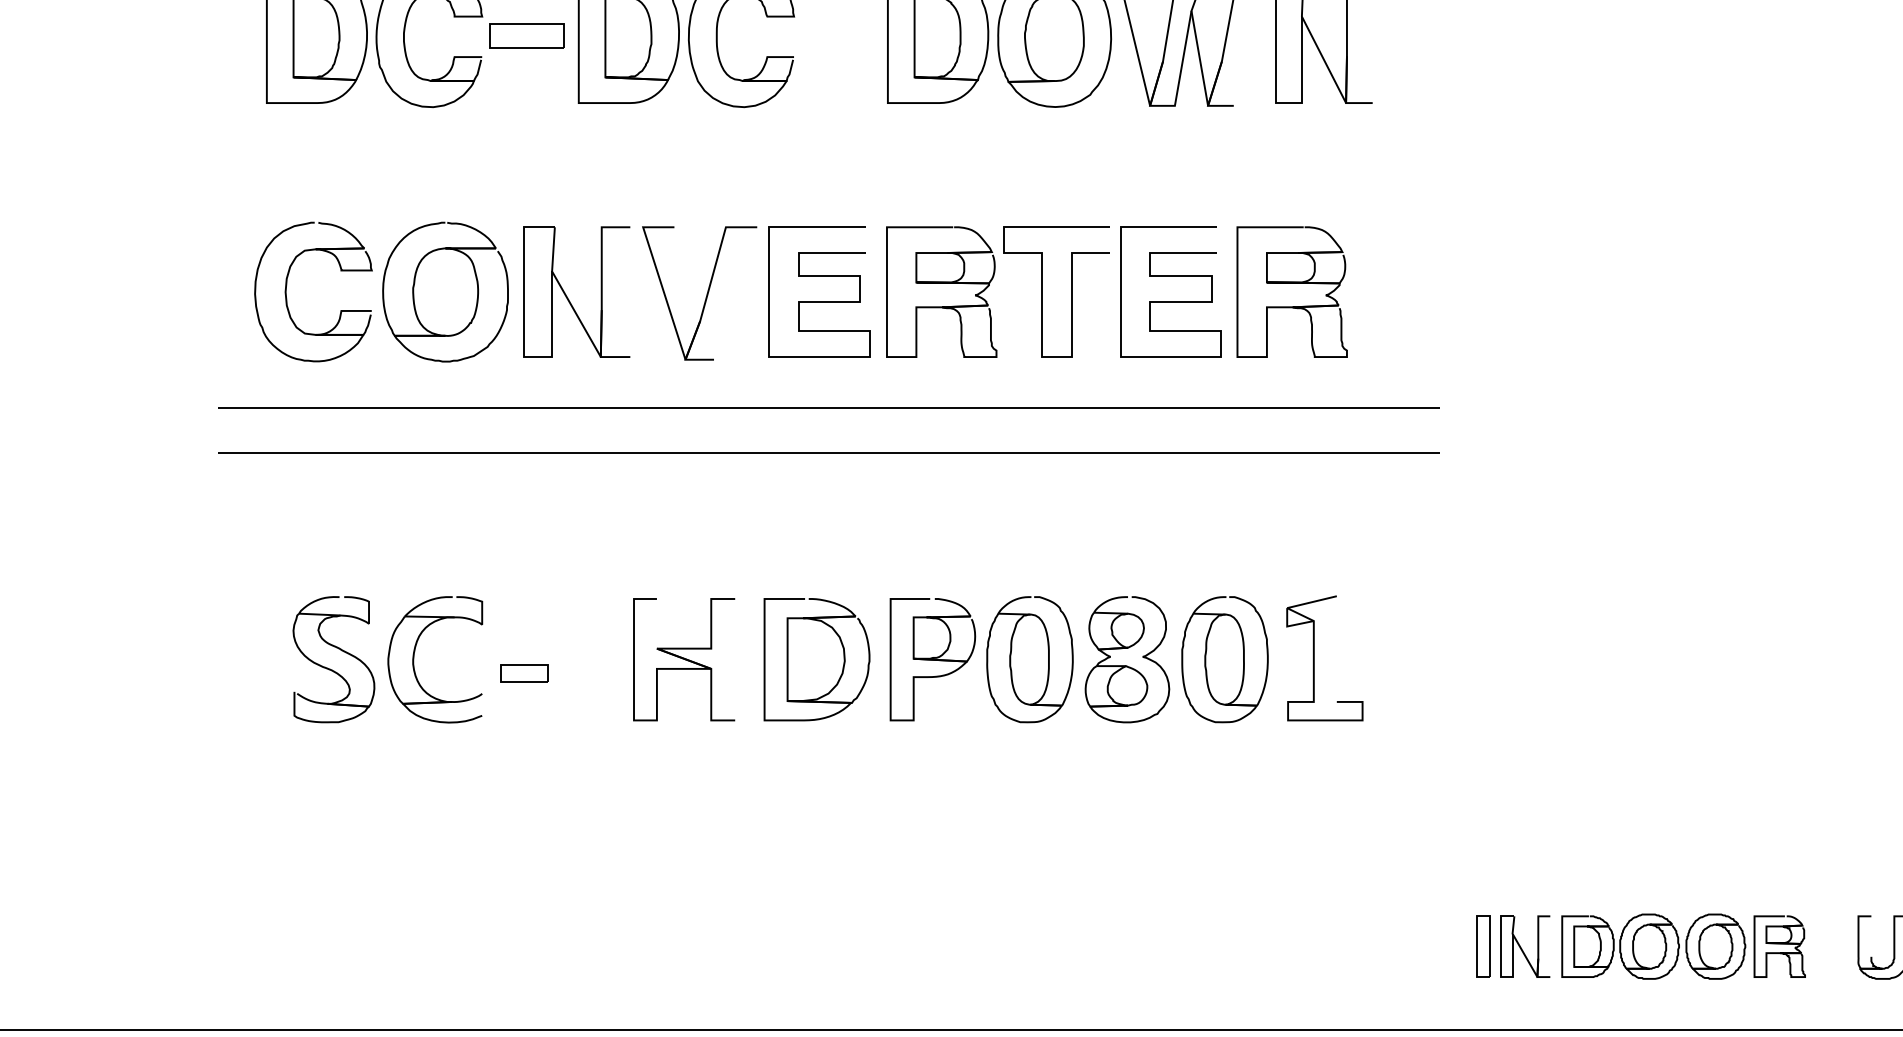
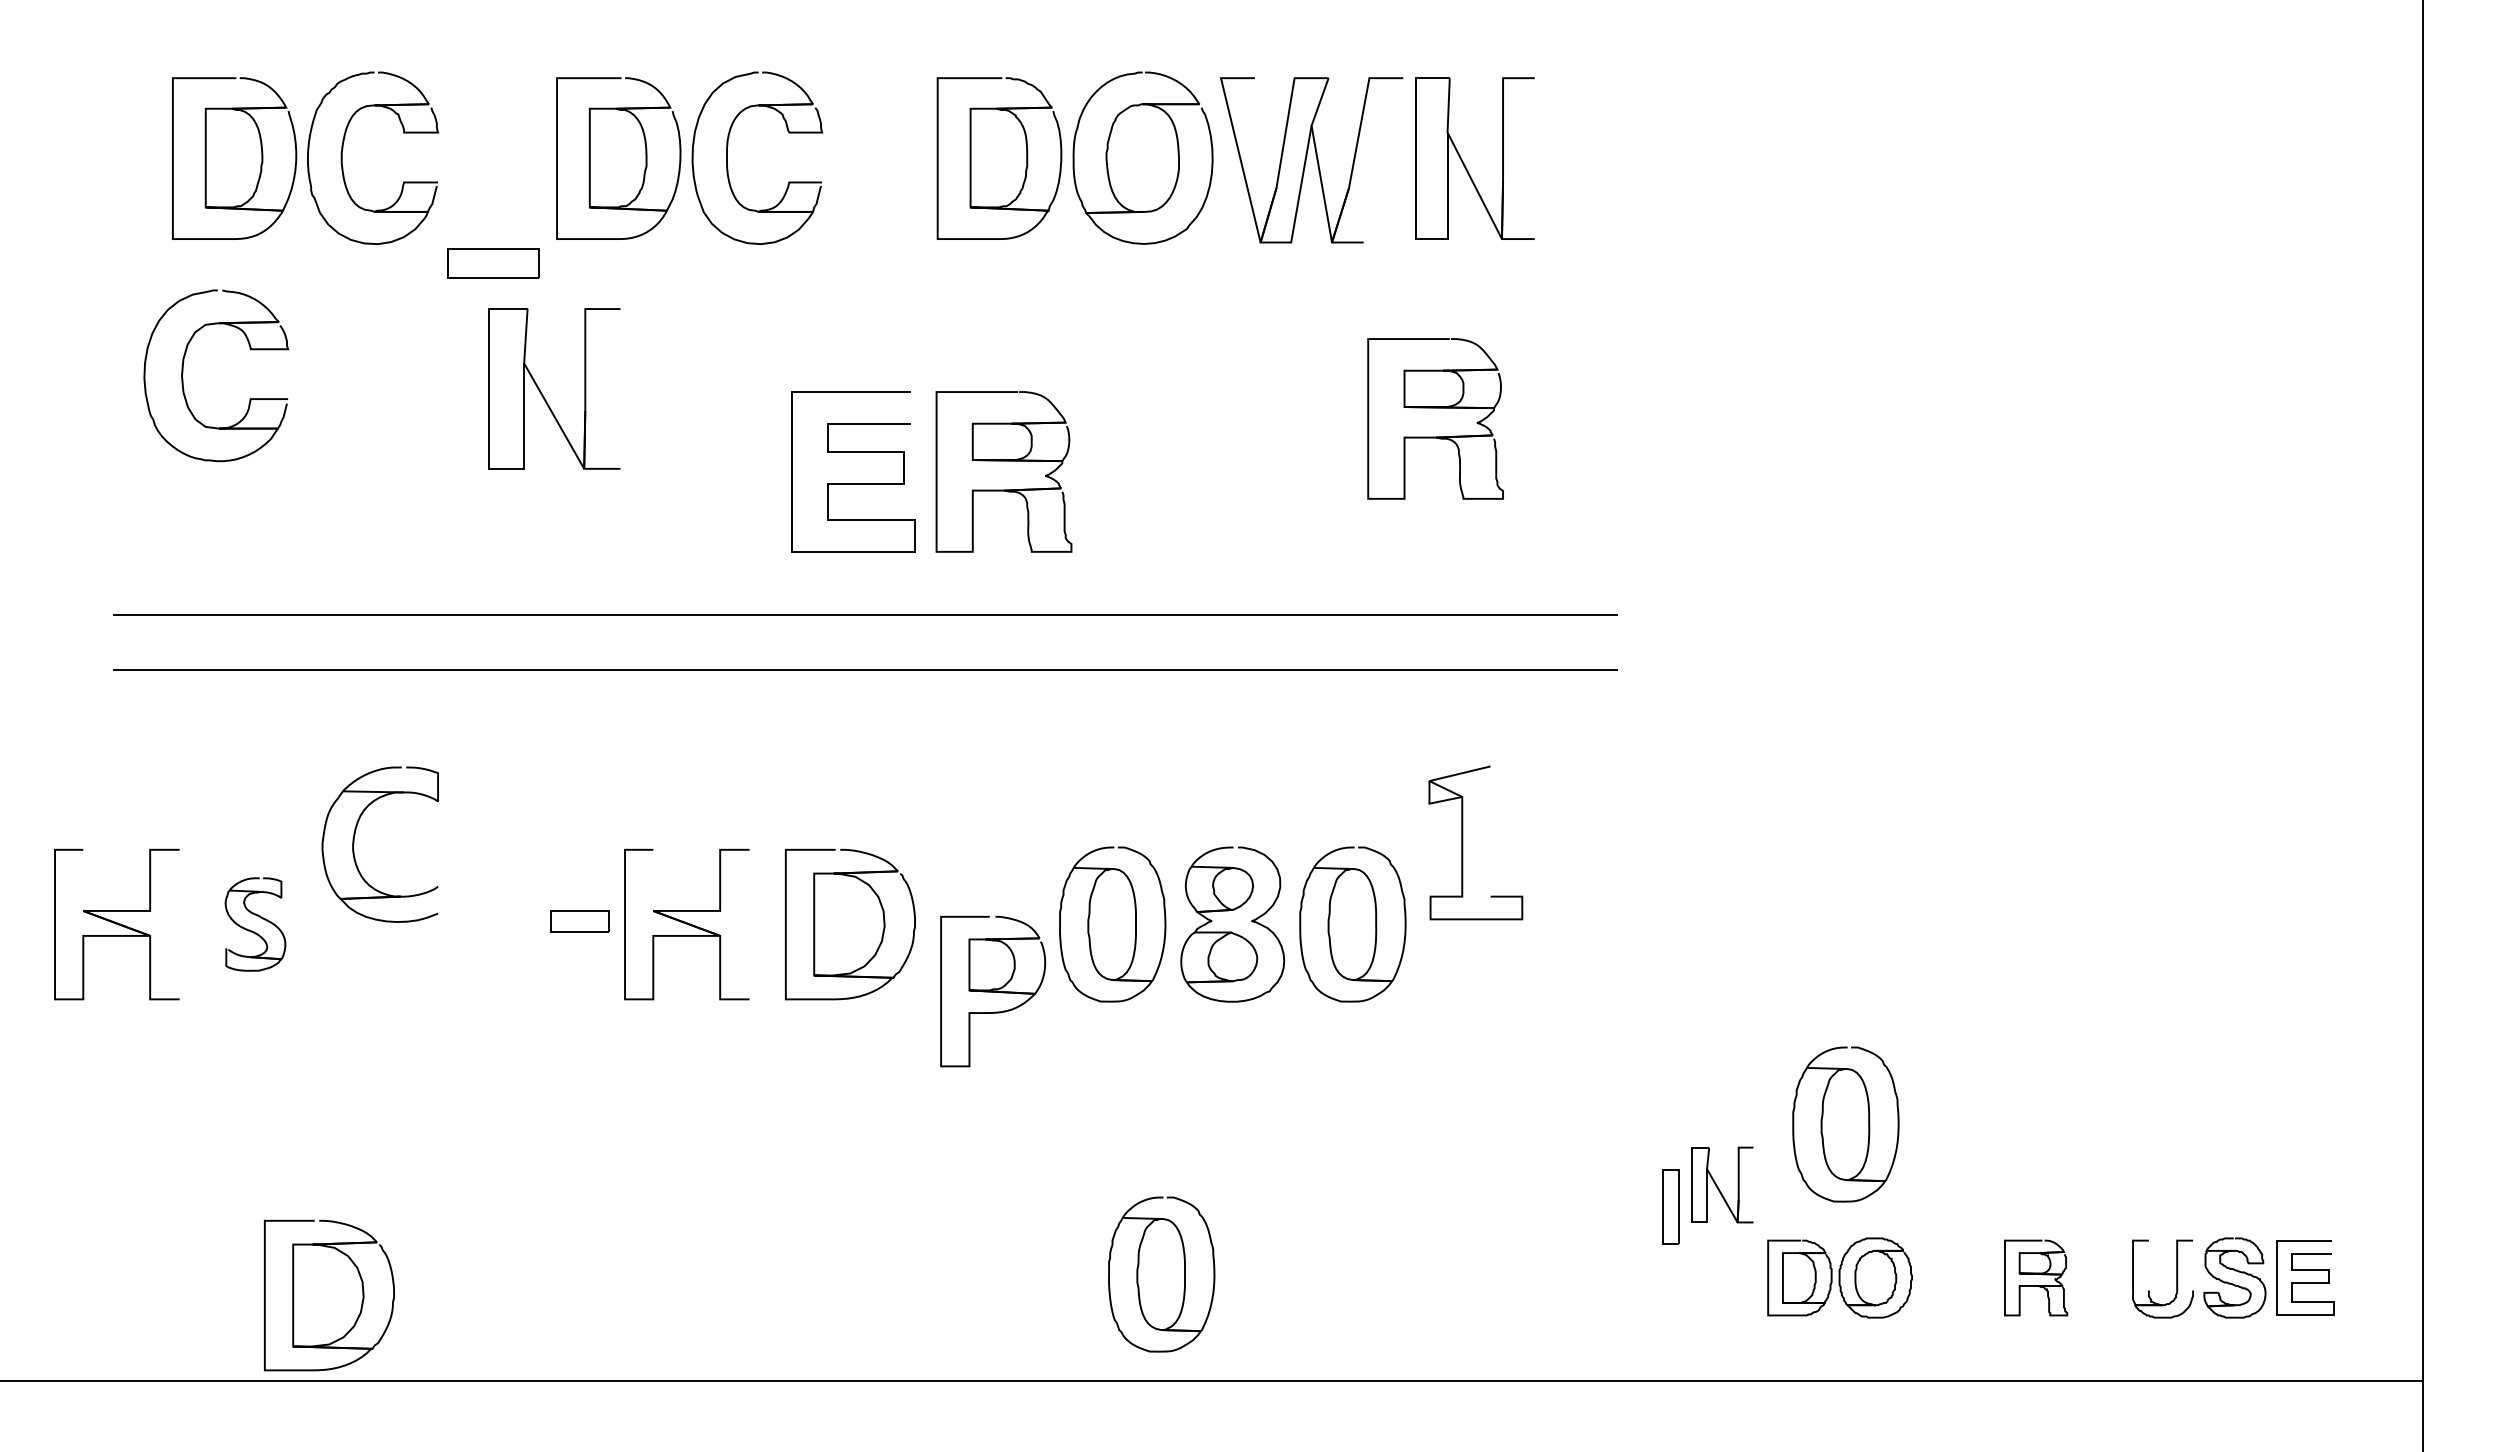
part: (527, 36) -> (493, 263), moved
part: (1292, 283) -> (1435, 408), moved
part: (286, 290) -> (183, 373), moved
part: (445, 291) -> (392, 471), removed
curve: (1042, 291) -> (1127, 471), removed
part: (705, 296) -> (713, 477), removed
part: (568, 298) -> (544, 396), moved
curve: (1170, 301) -> (1285, 483), removed
part: (414, 658) -> (354, 843), moved
part: (1314, 658) -> (1463, 842), moved
part: (221, 659) -> (116, 924), added
part: (333, 659) -> (255, 924), size x0.6
part: (933, 659) -> (993, 991), moved
part: (524, 673) -> (579, 921), moved
part: (1625, 822) -> (1845, 1124), added
part: (1069, 943) -> (1161, 1274), added
part: (1482, 946) -> (1670, 1206), moved
part: (1525, 946) -> (1722, 1184), moved
part: (1715, 946) -> (1957, 1277), removed
part: (394, 960) -> (329, 1295), added

